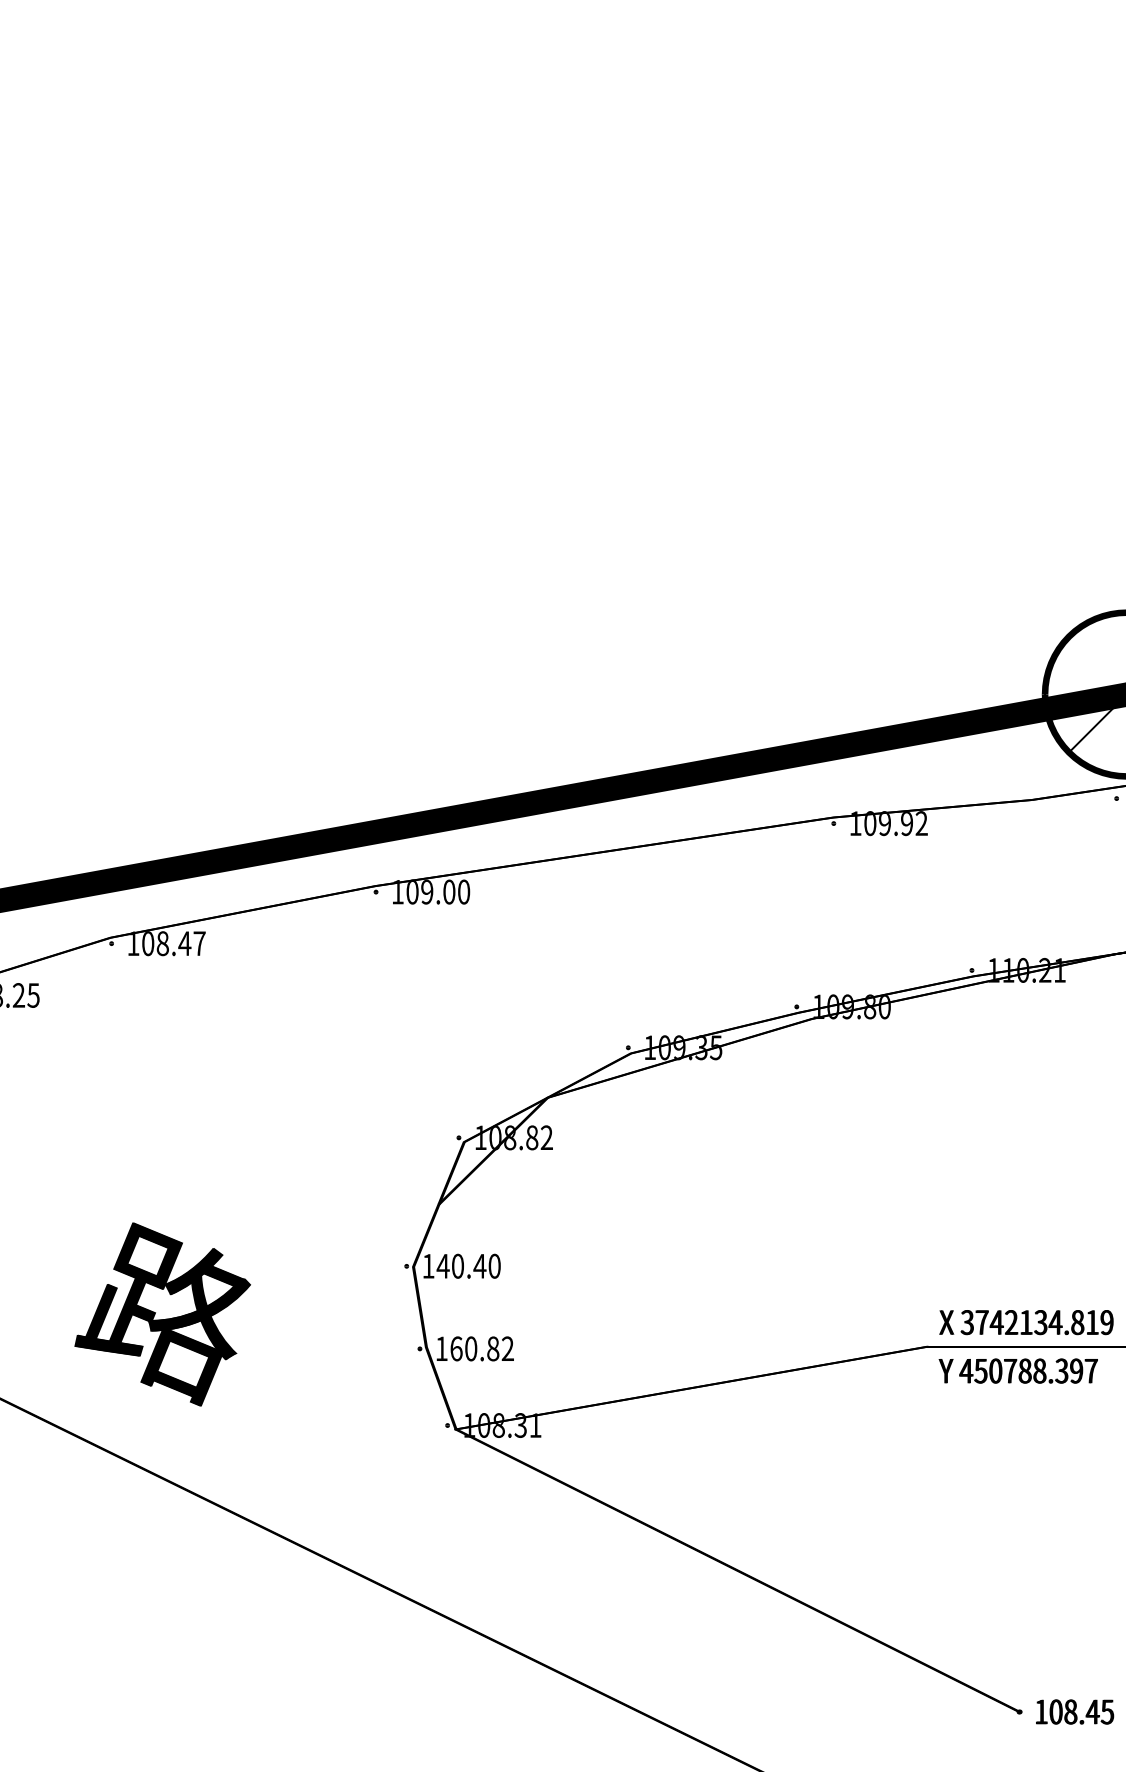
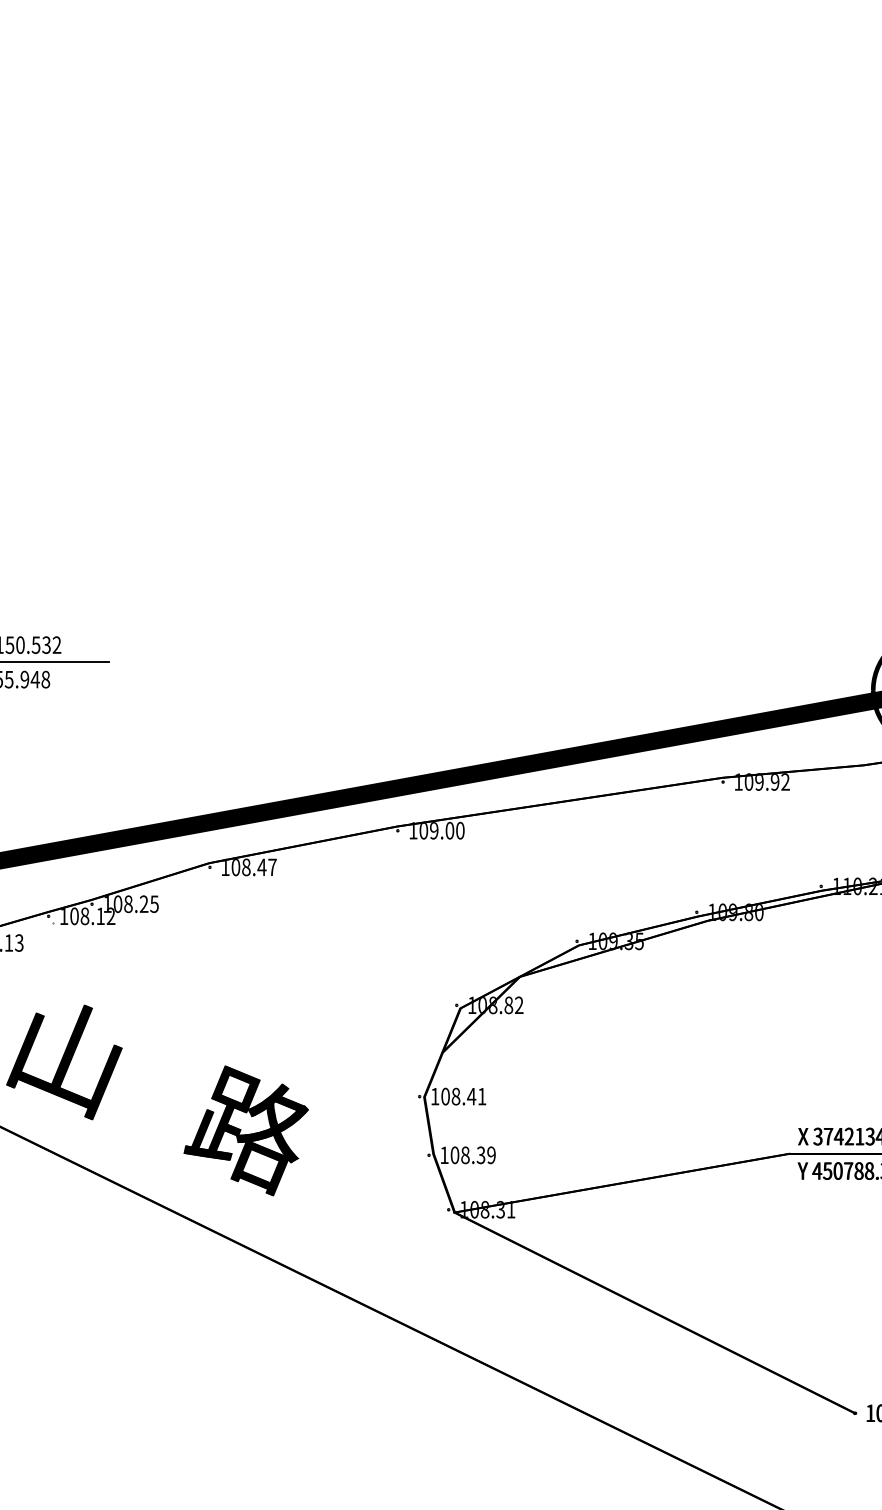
text: (468, 1266) -> (463, 1096), 140.40 -> 108.41
text: (481, 1349) -> (472, 1155), 160.82 -> 108.39

